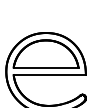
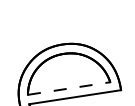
line: (46, 67) -> (69, 88), solid -> dashed

